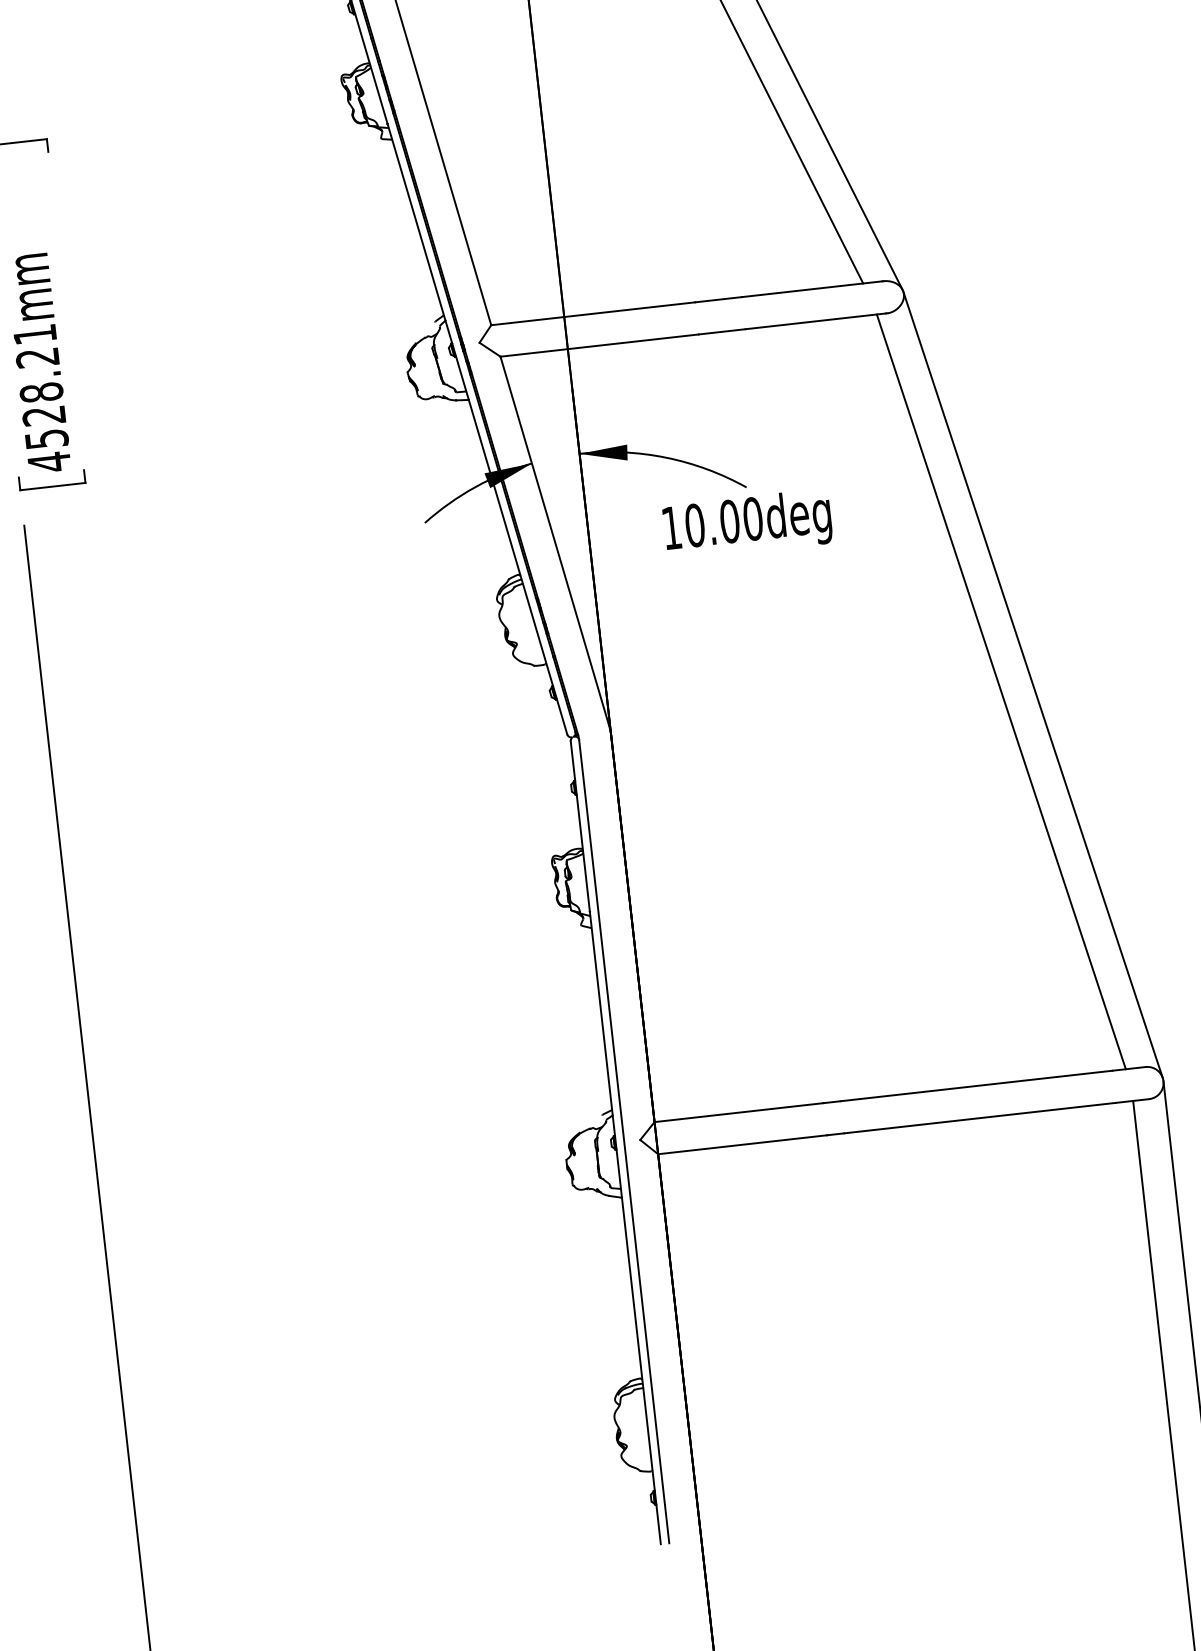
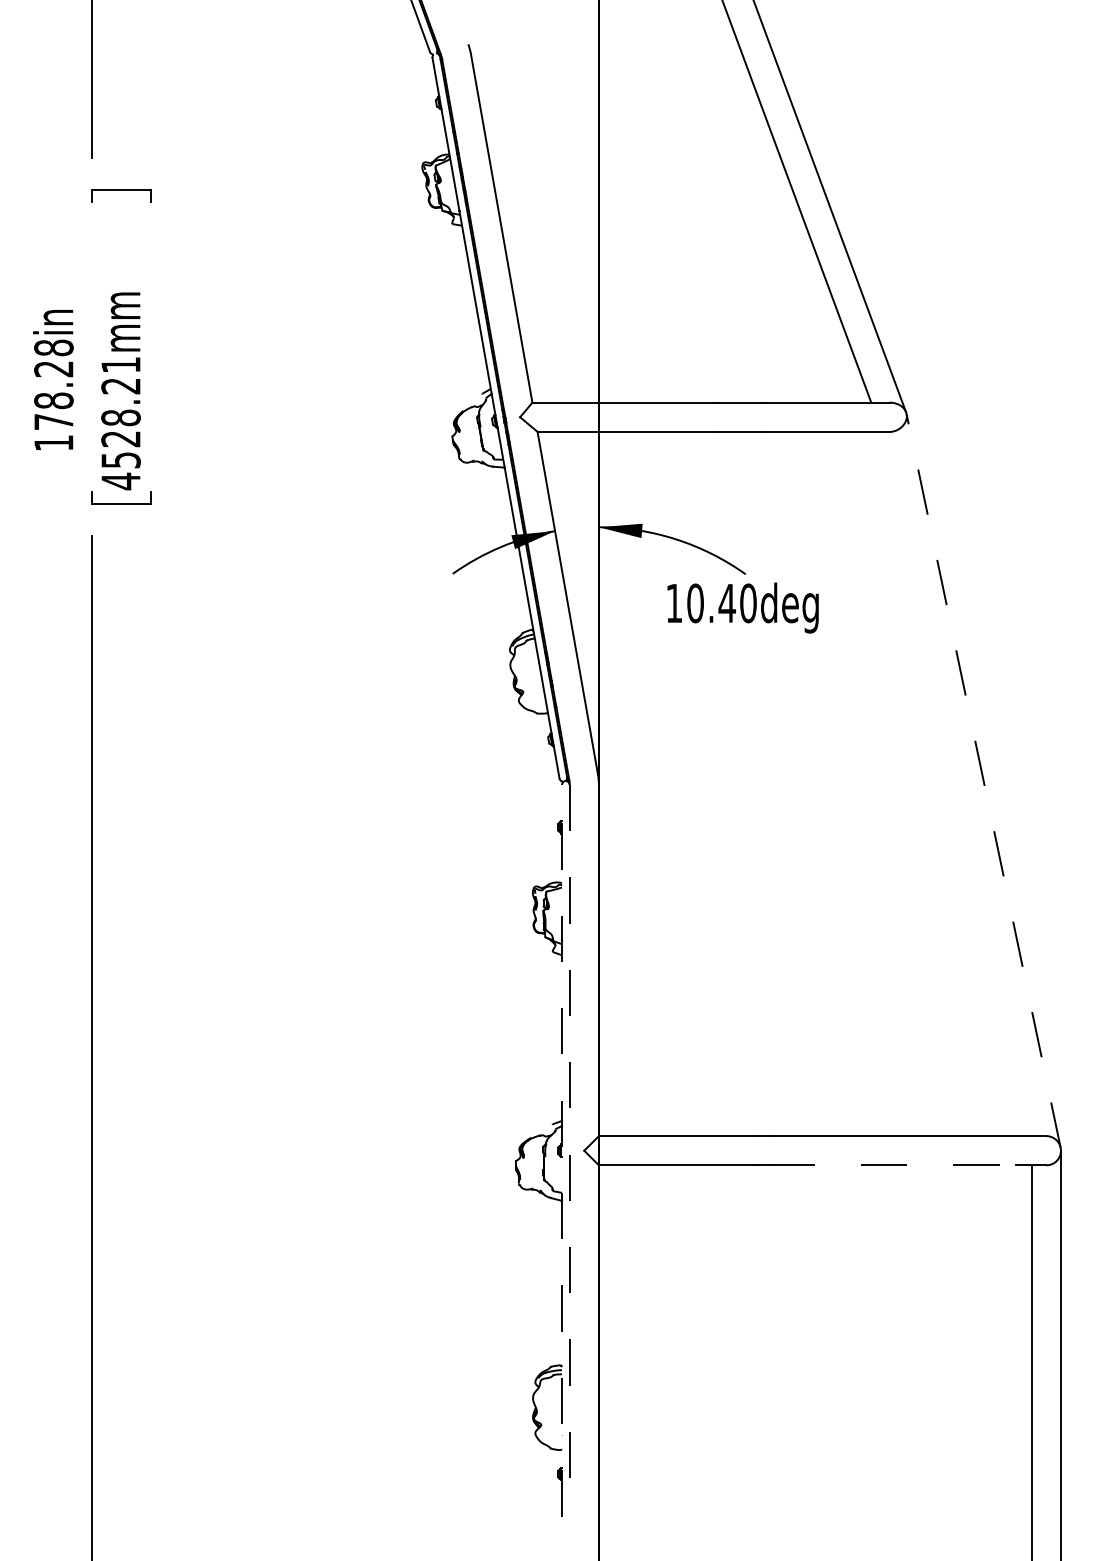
text: (729, 521) -> (726, 603), 10.00deg -> 10.40deg
line: (1032, 684) -> (983, 780), solid -> dashed
line: (1001, 691) -> (954, 783), removed
line: (980, 1118) -> (892, 1165), solid -> dashed
line: (624, 1141) -> (569, 1150), solid -> dashed
line: (615, 1142) -> (561, 1150), solid -> dashed

